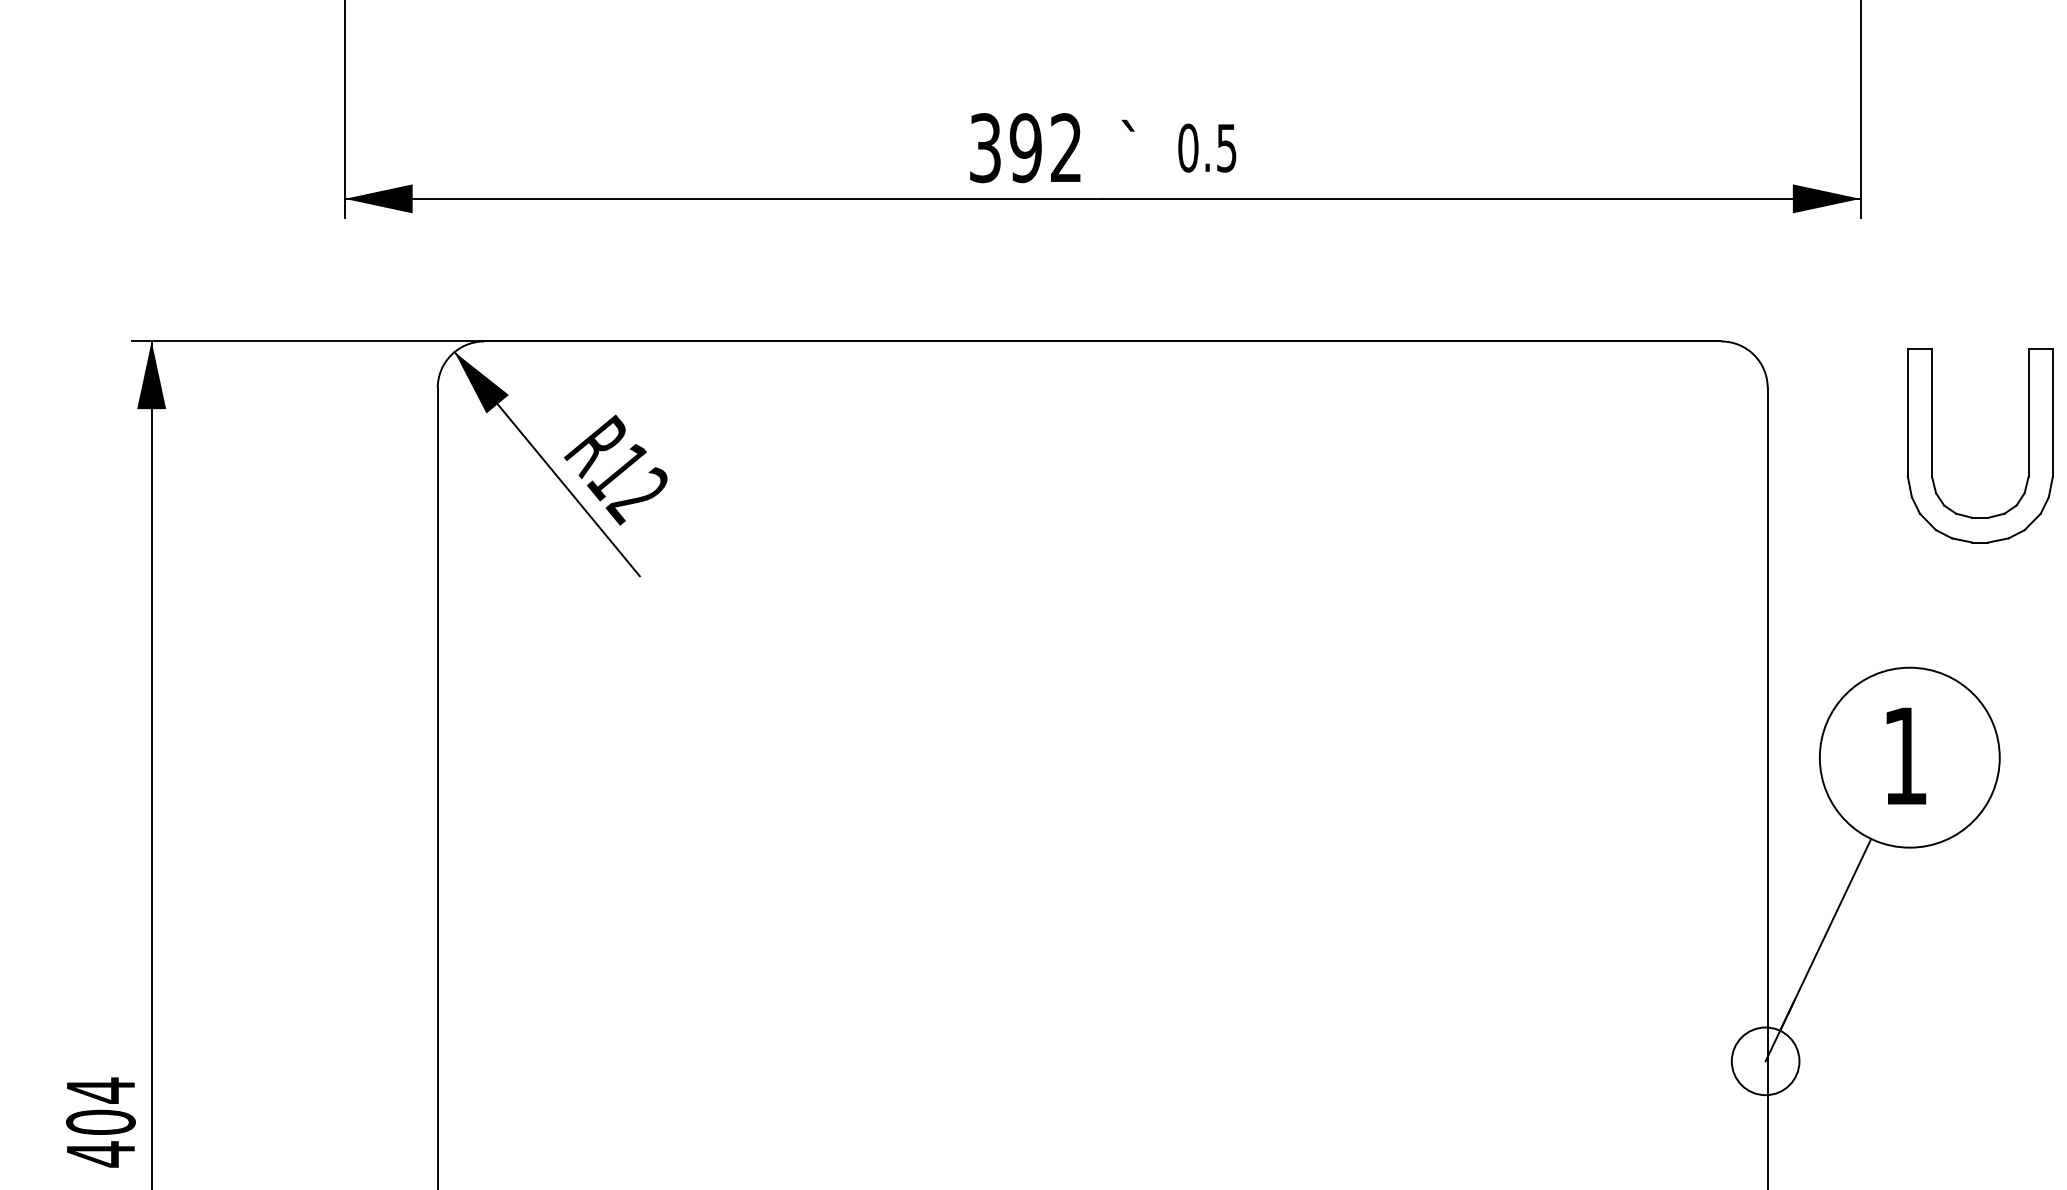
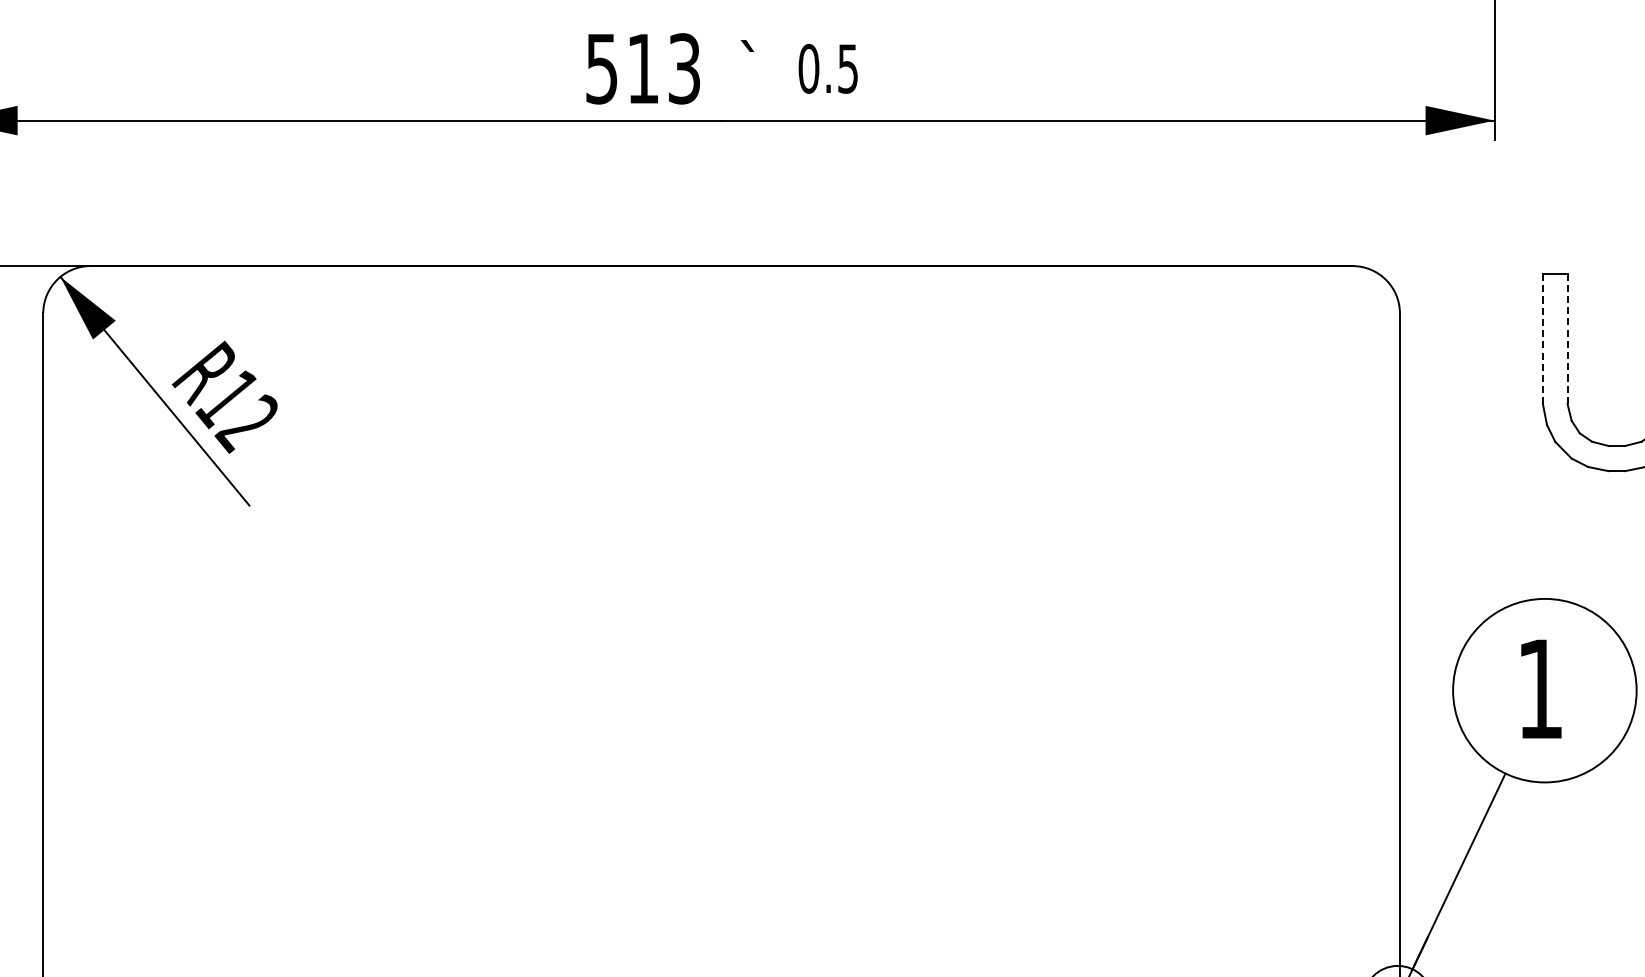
text: (1025, 148) -> (642, 69), 392 -> 513
line: (1907, 412) -> (1542, 338), solid -> dashed
line: (1932, 412) -> (1568, 338), solid -> dashed

